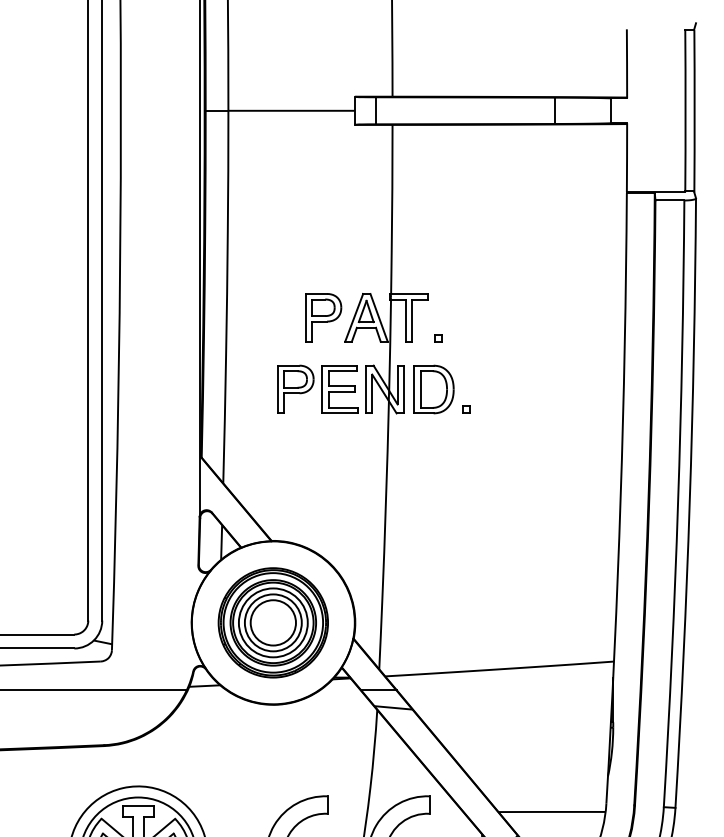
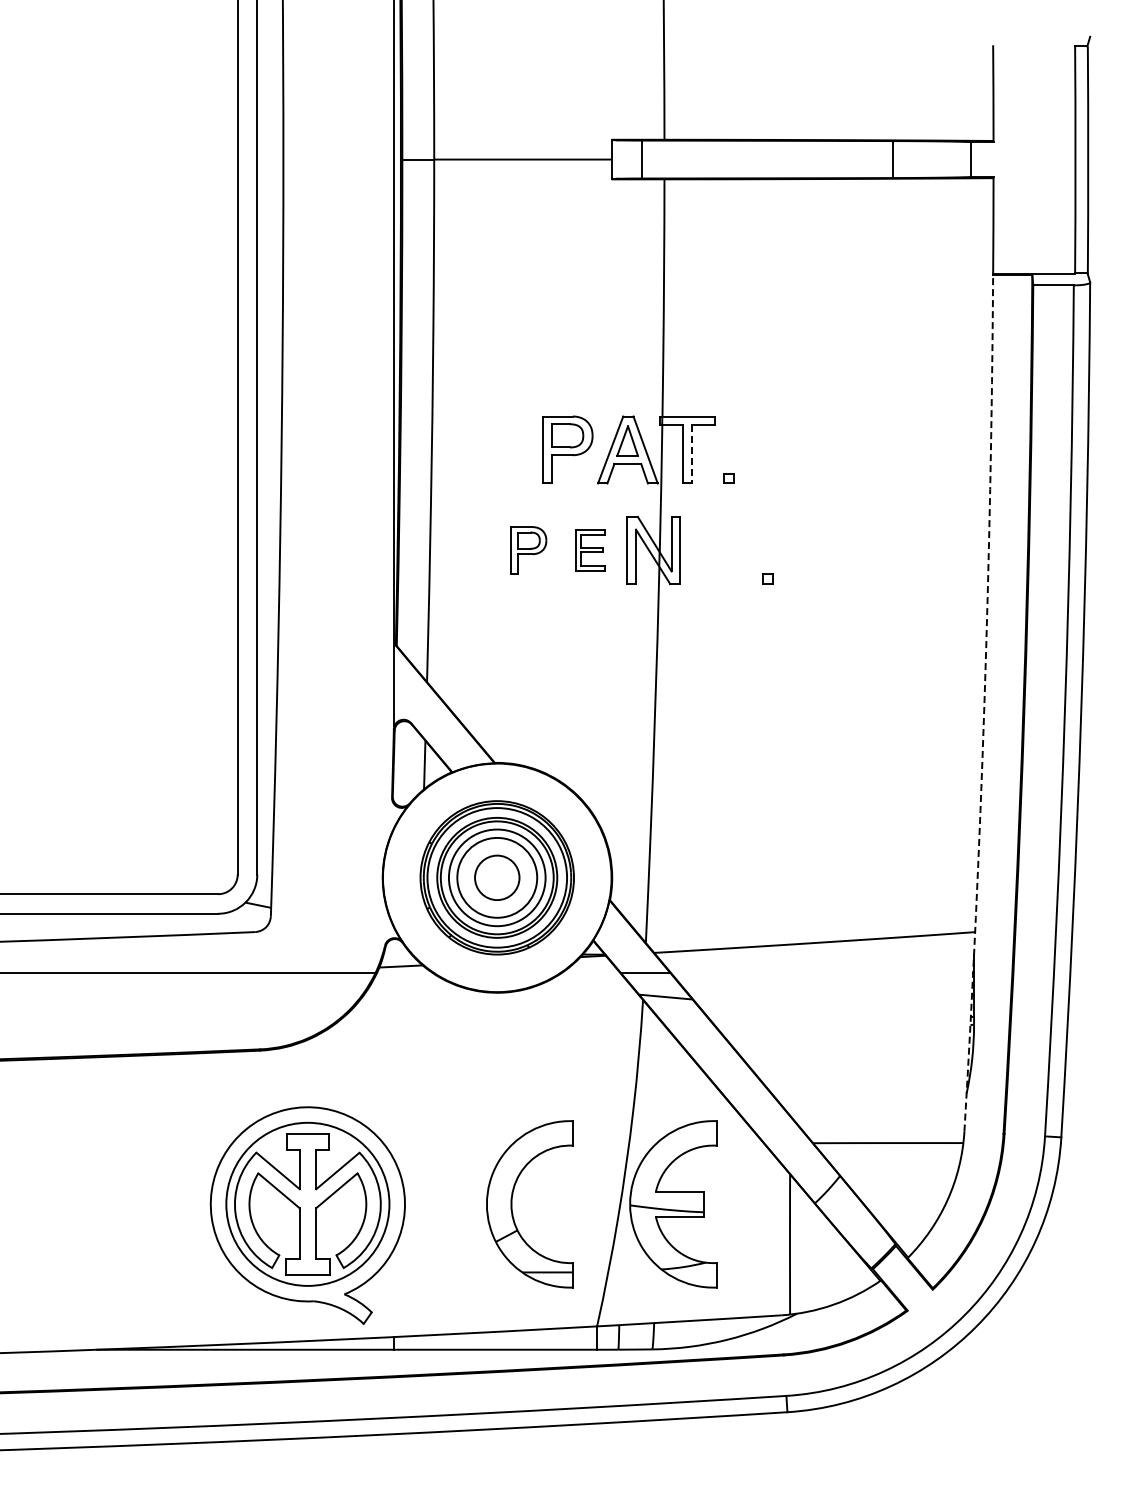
line: (411, 321) -> (691, 454), solid -> dashed
part: (295, 389) -> (528, 550), size x0.7
part: (339, 389) -> (590, 550), size x0.6
part: (433, 389) -> (722, 550), removed
arc: (620, 498) -> (984, 703), solid -> dashed
circle: (273, 622) -> (497, 877), size x0.7

